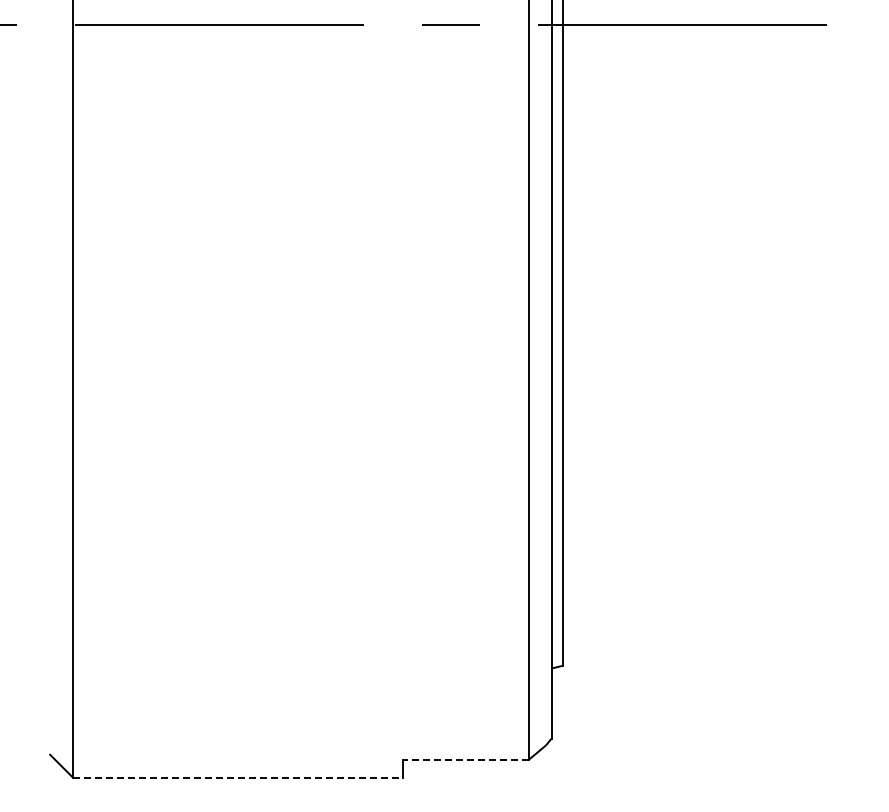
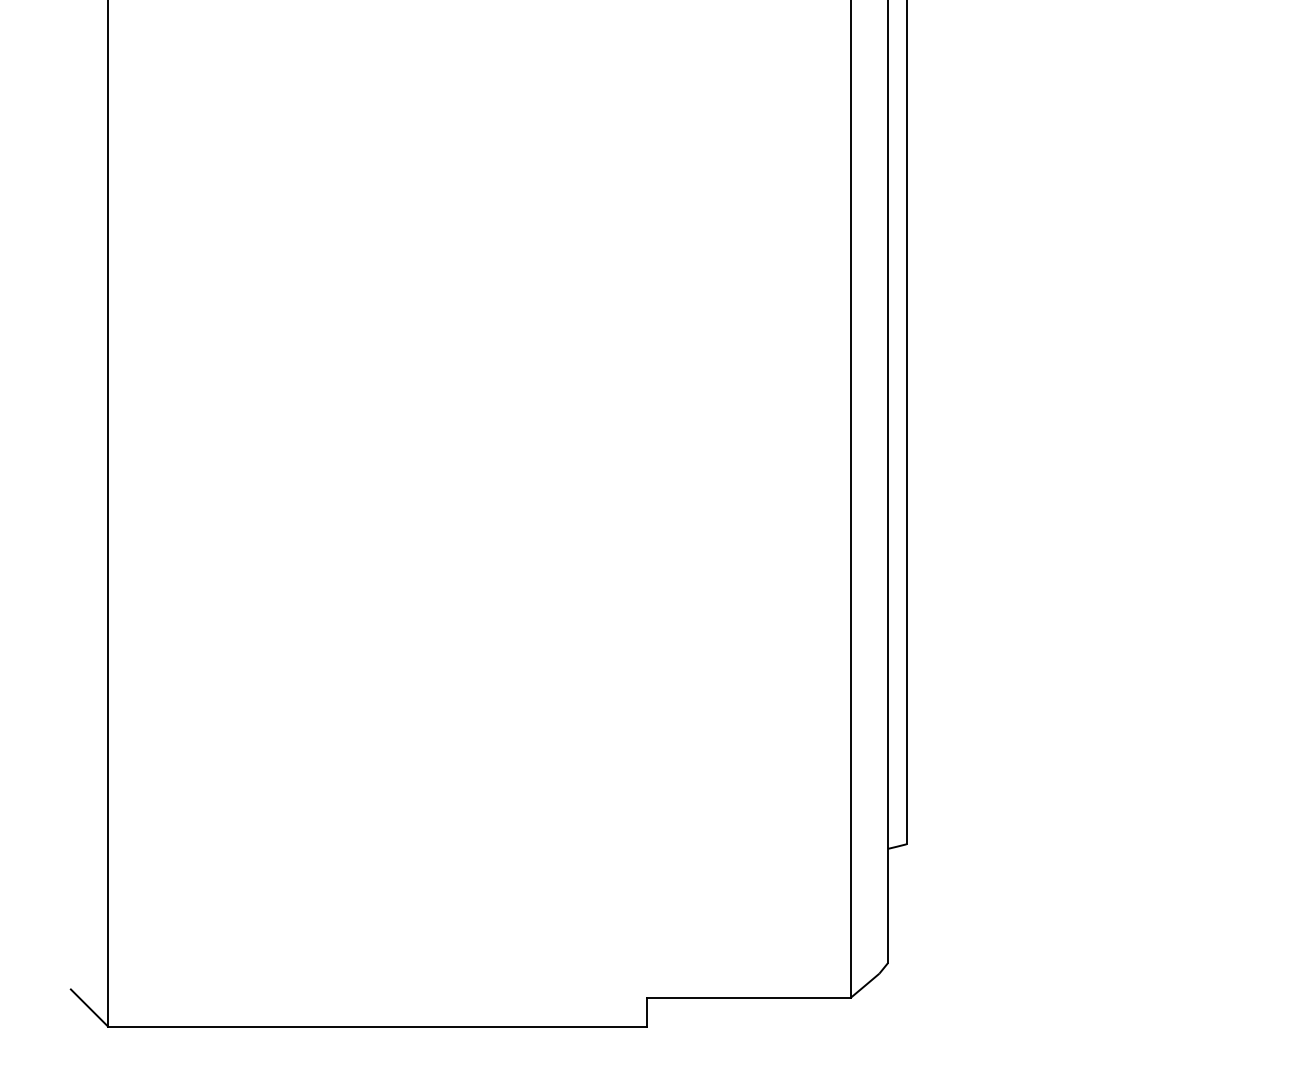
line: (466, 759) -> (749, 997), dashed -> solid
line: (238, 777) -> (377, 1026), dashed -> solid

